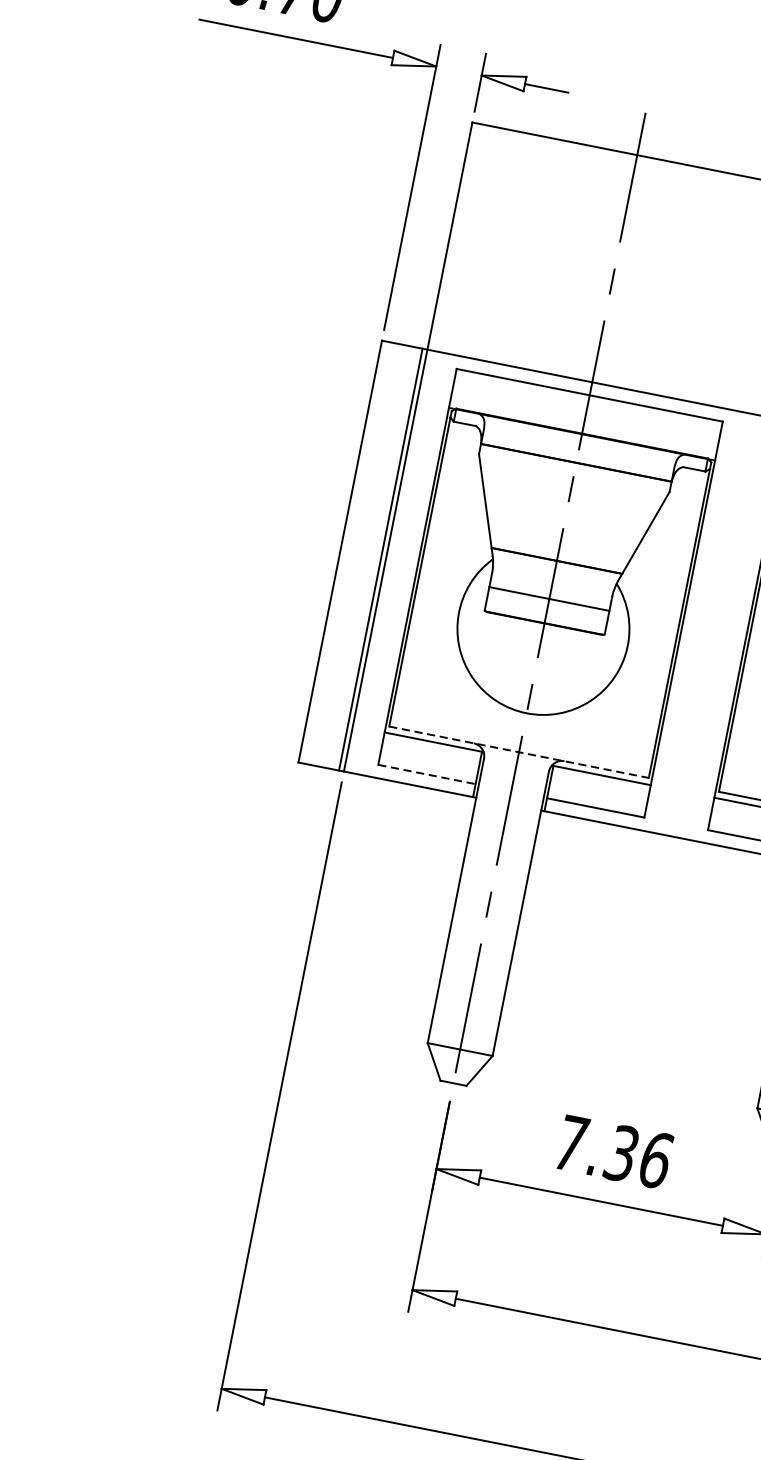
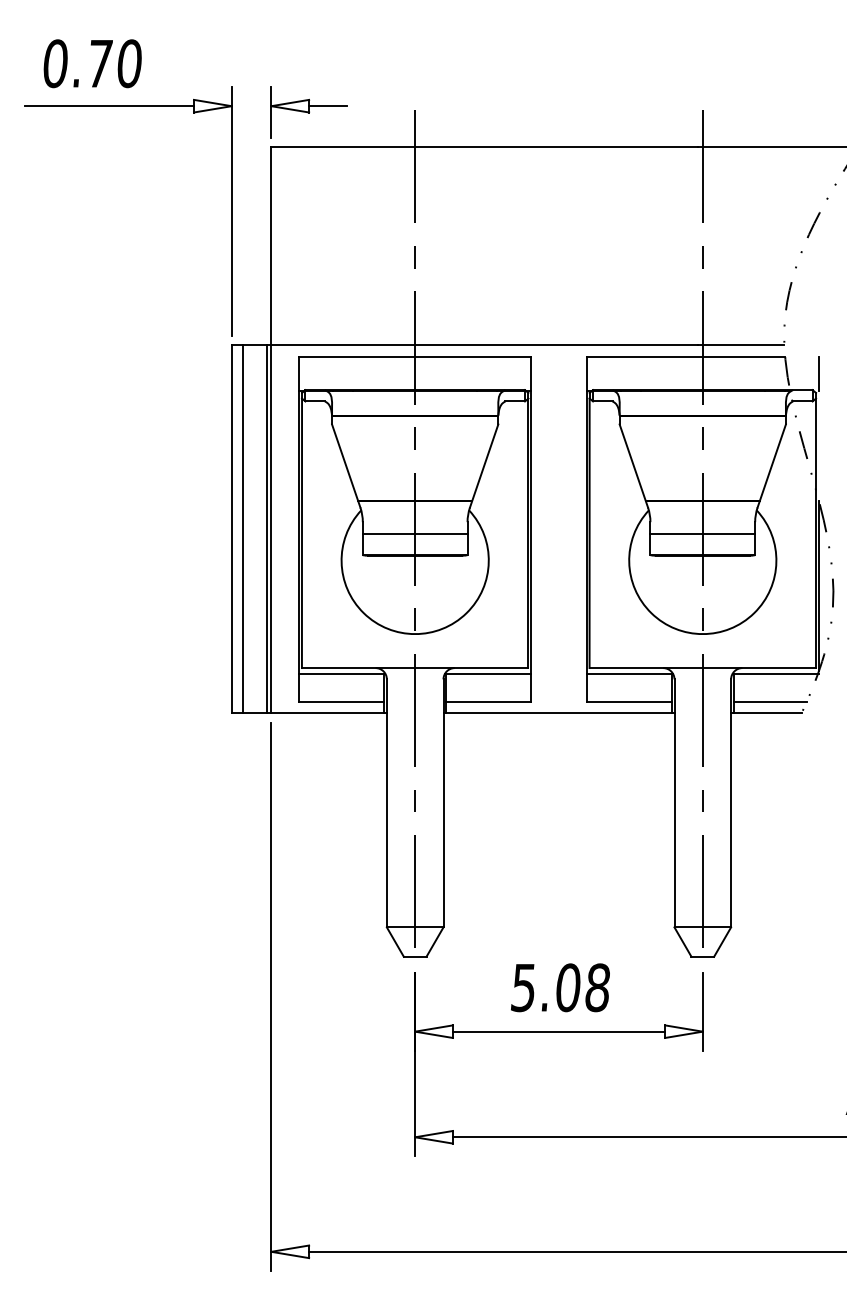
line: (352, 554) -> (242, 529), added
line: (519, 752) -> (415, 668), dashed -> solid
line: (427, 775) -> (342, 702), dashed -> solid
text: (613, 1151) -> (560, 987), 7.36 -> 5.08

